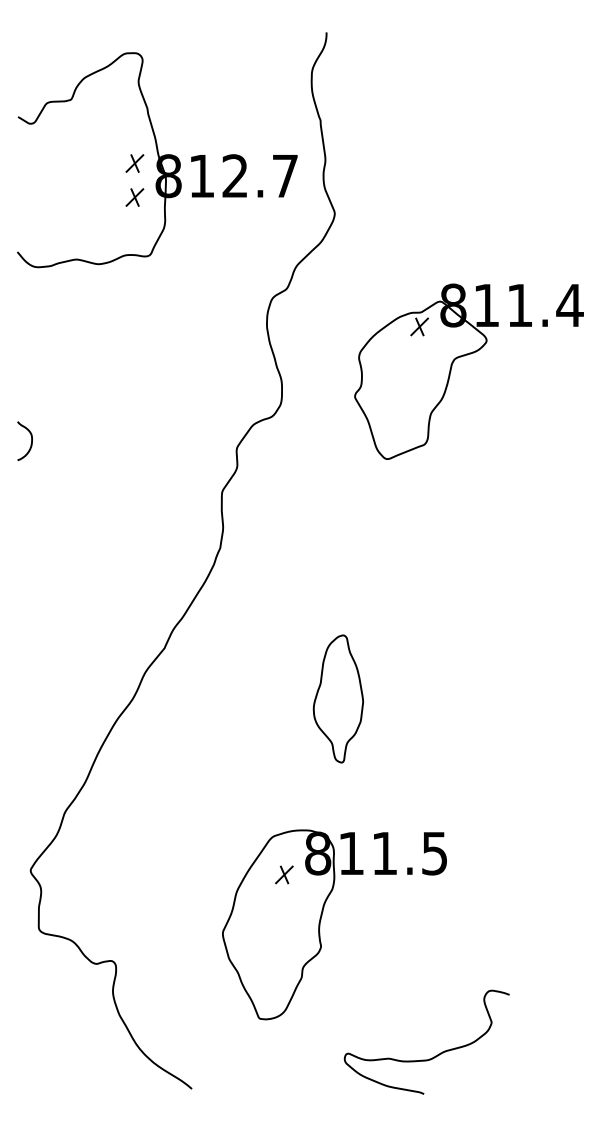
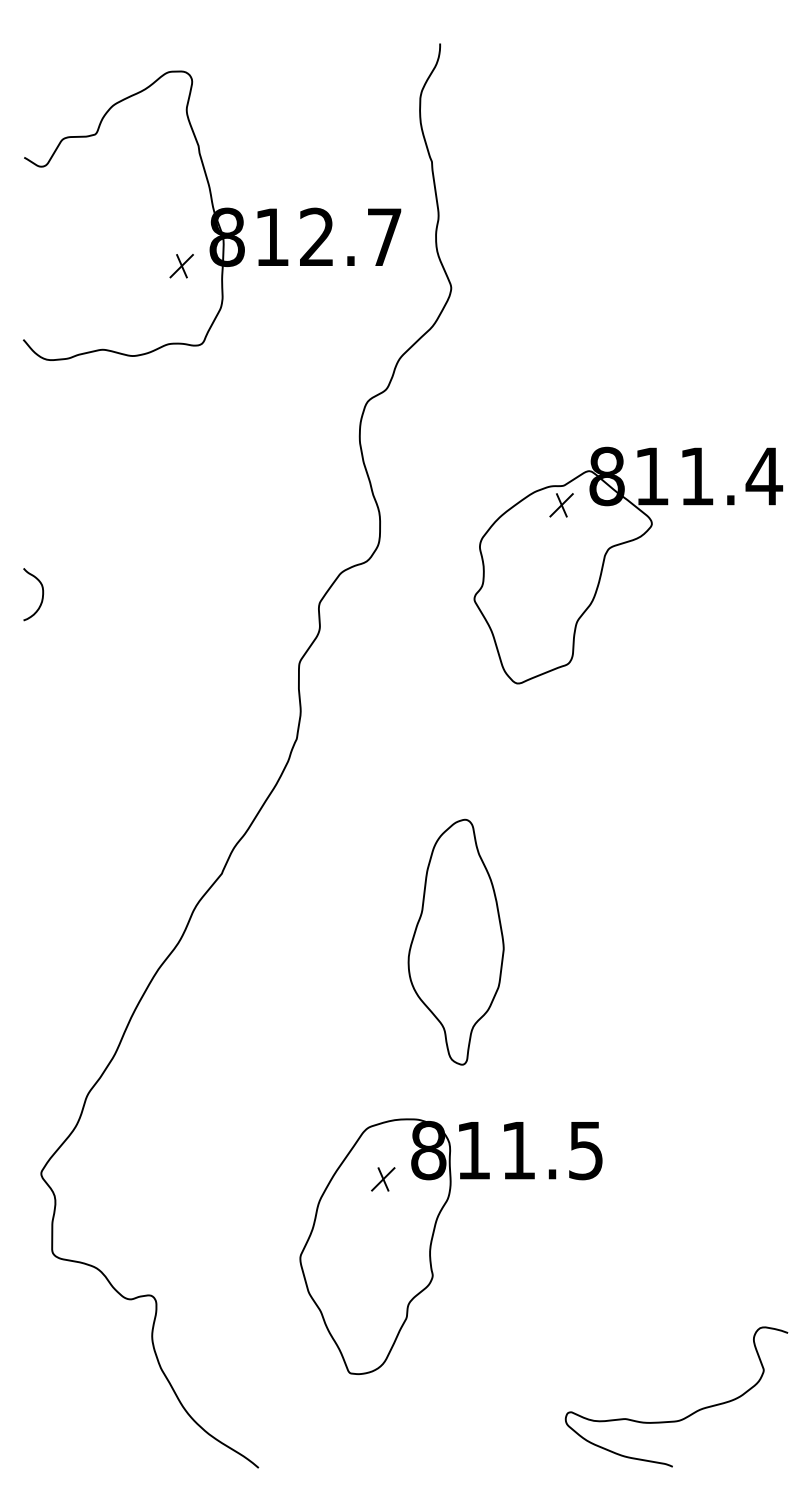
part: (134, 163) -> (181, 220), removed
part: (464, 356) -> (622, 545), moved
part: (338, 698) -> (456, 941), size x1.43
curve: (433, 1056) -> (685, 1416), moved

